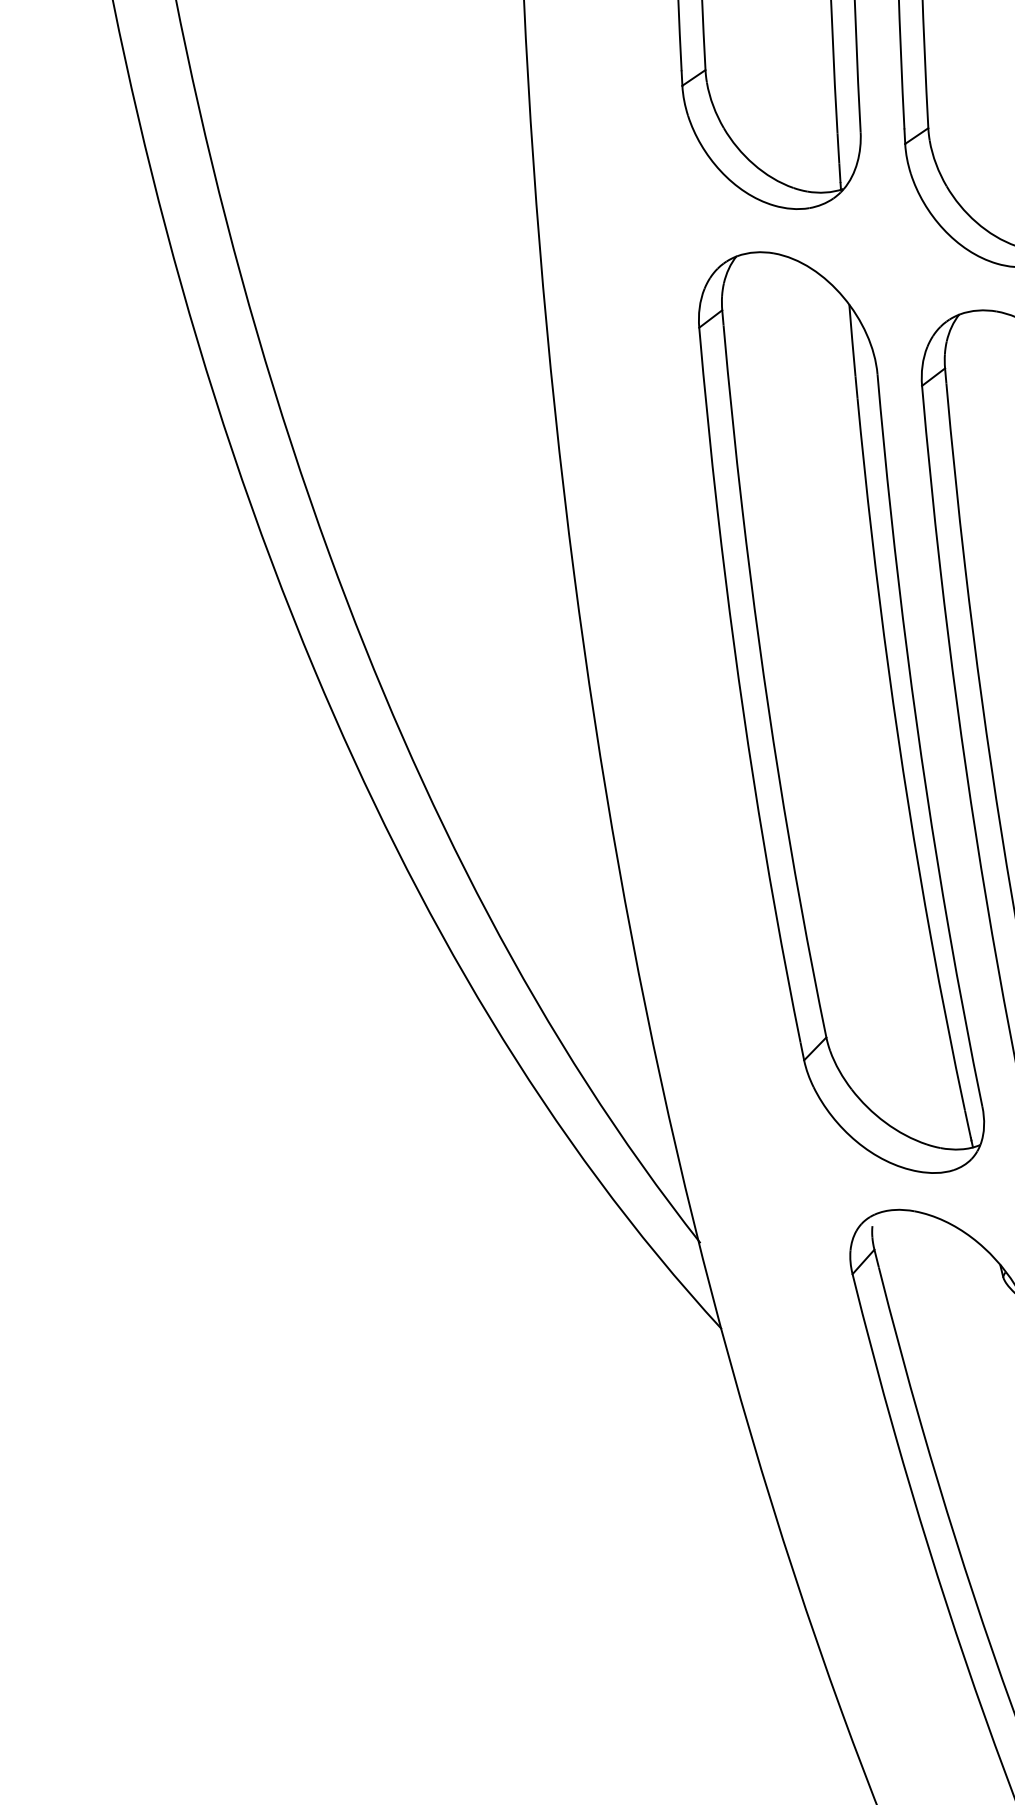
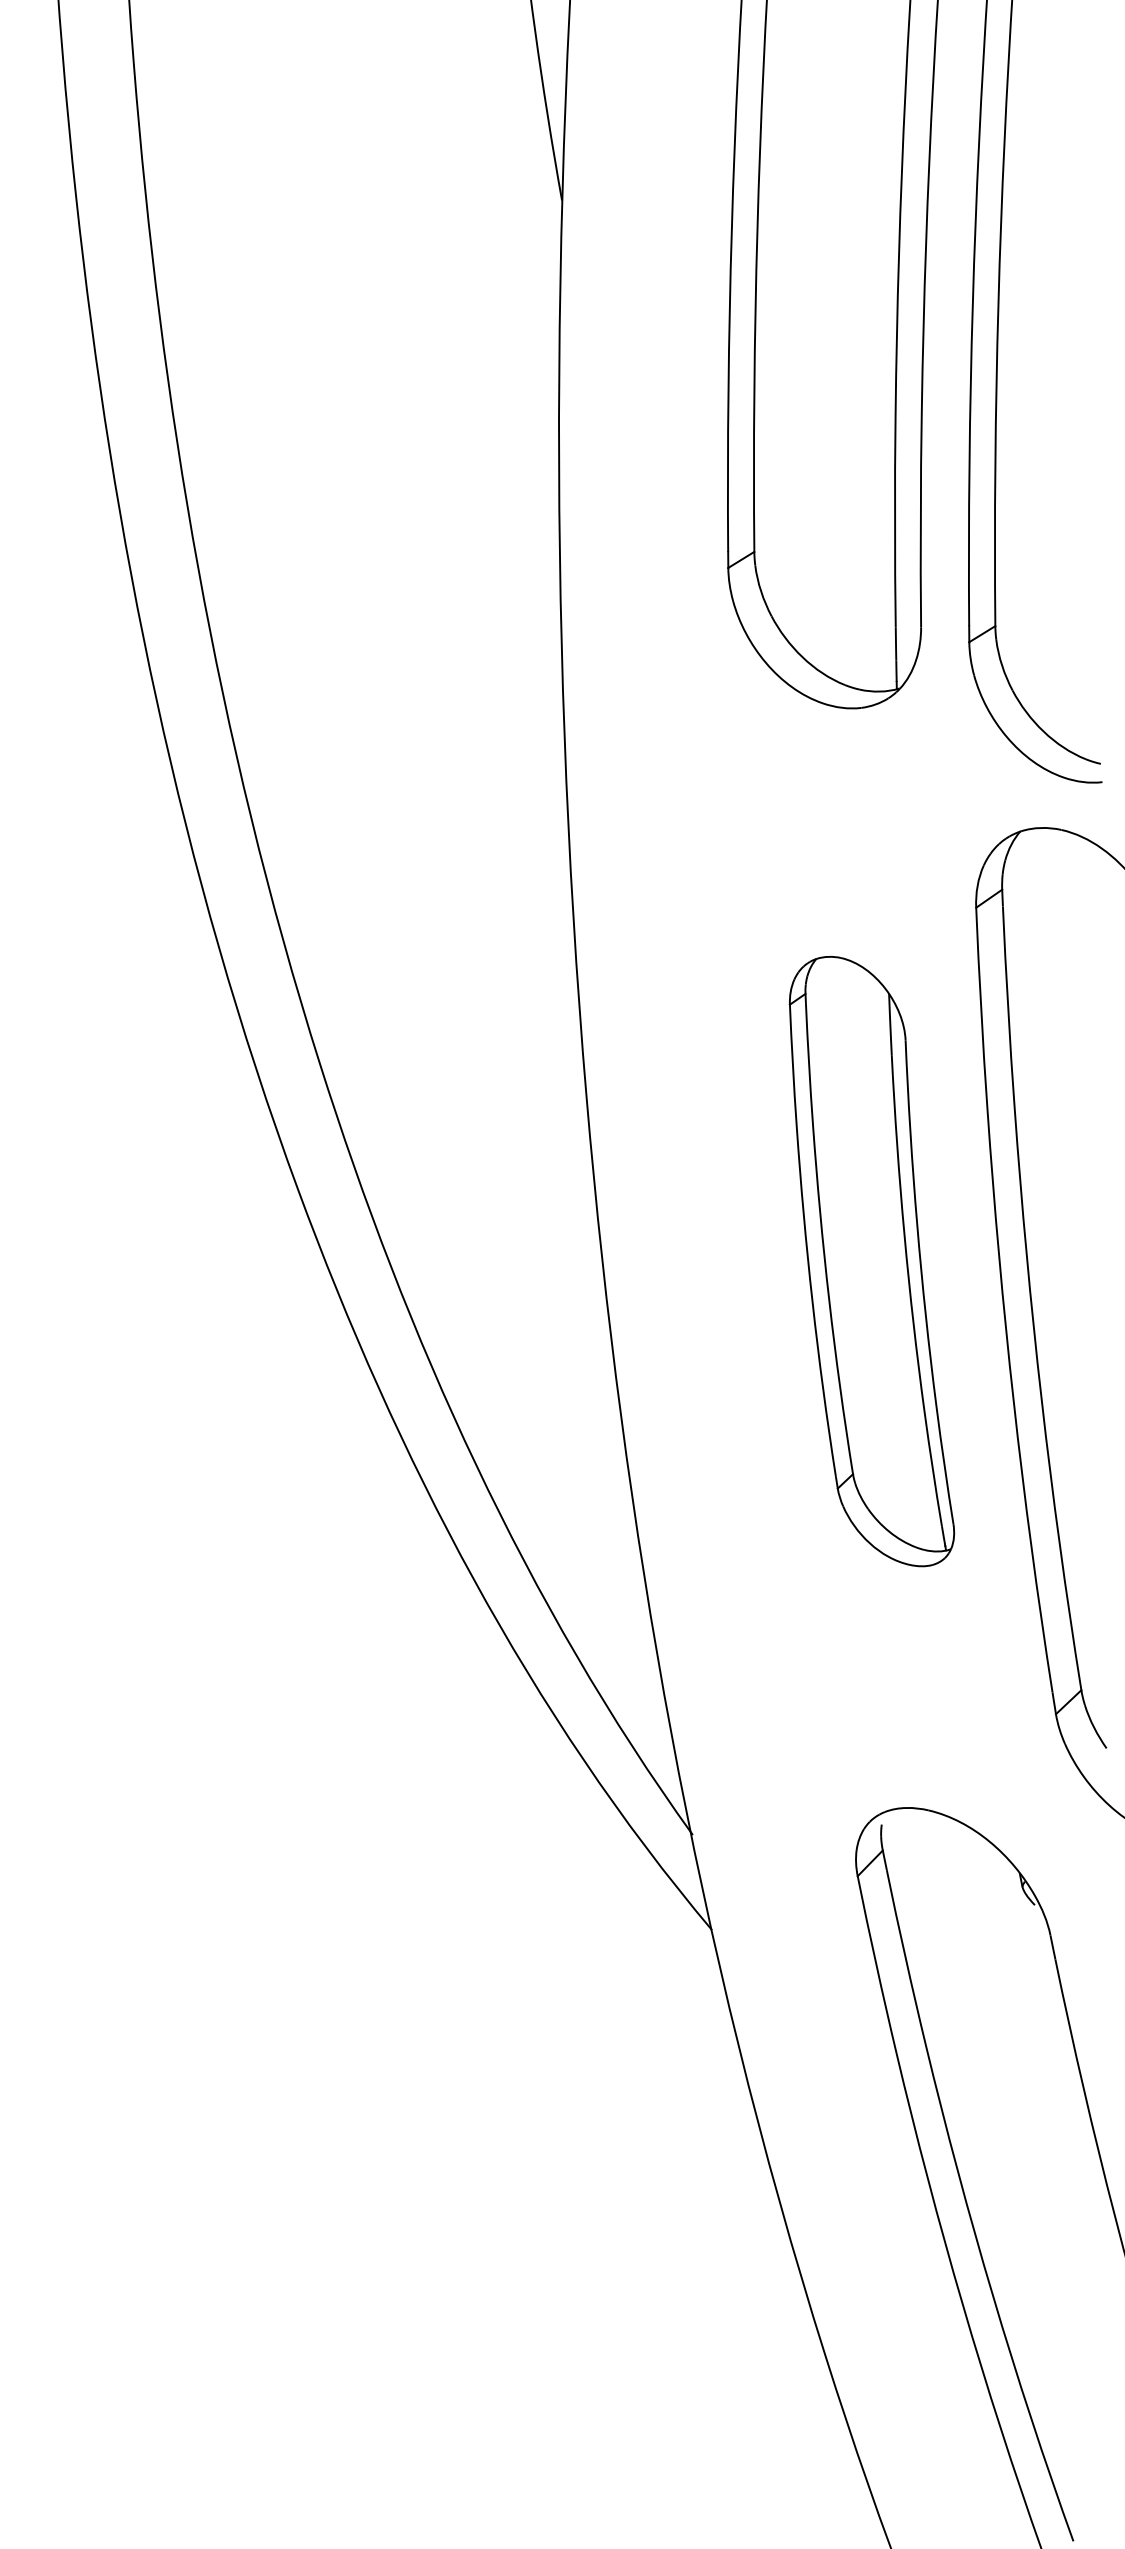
part: (840, 712) -> (871, 1261), size x0.6

